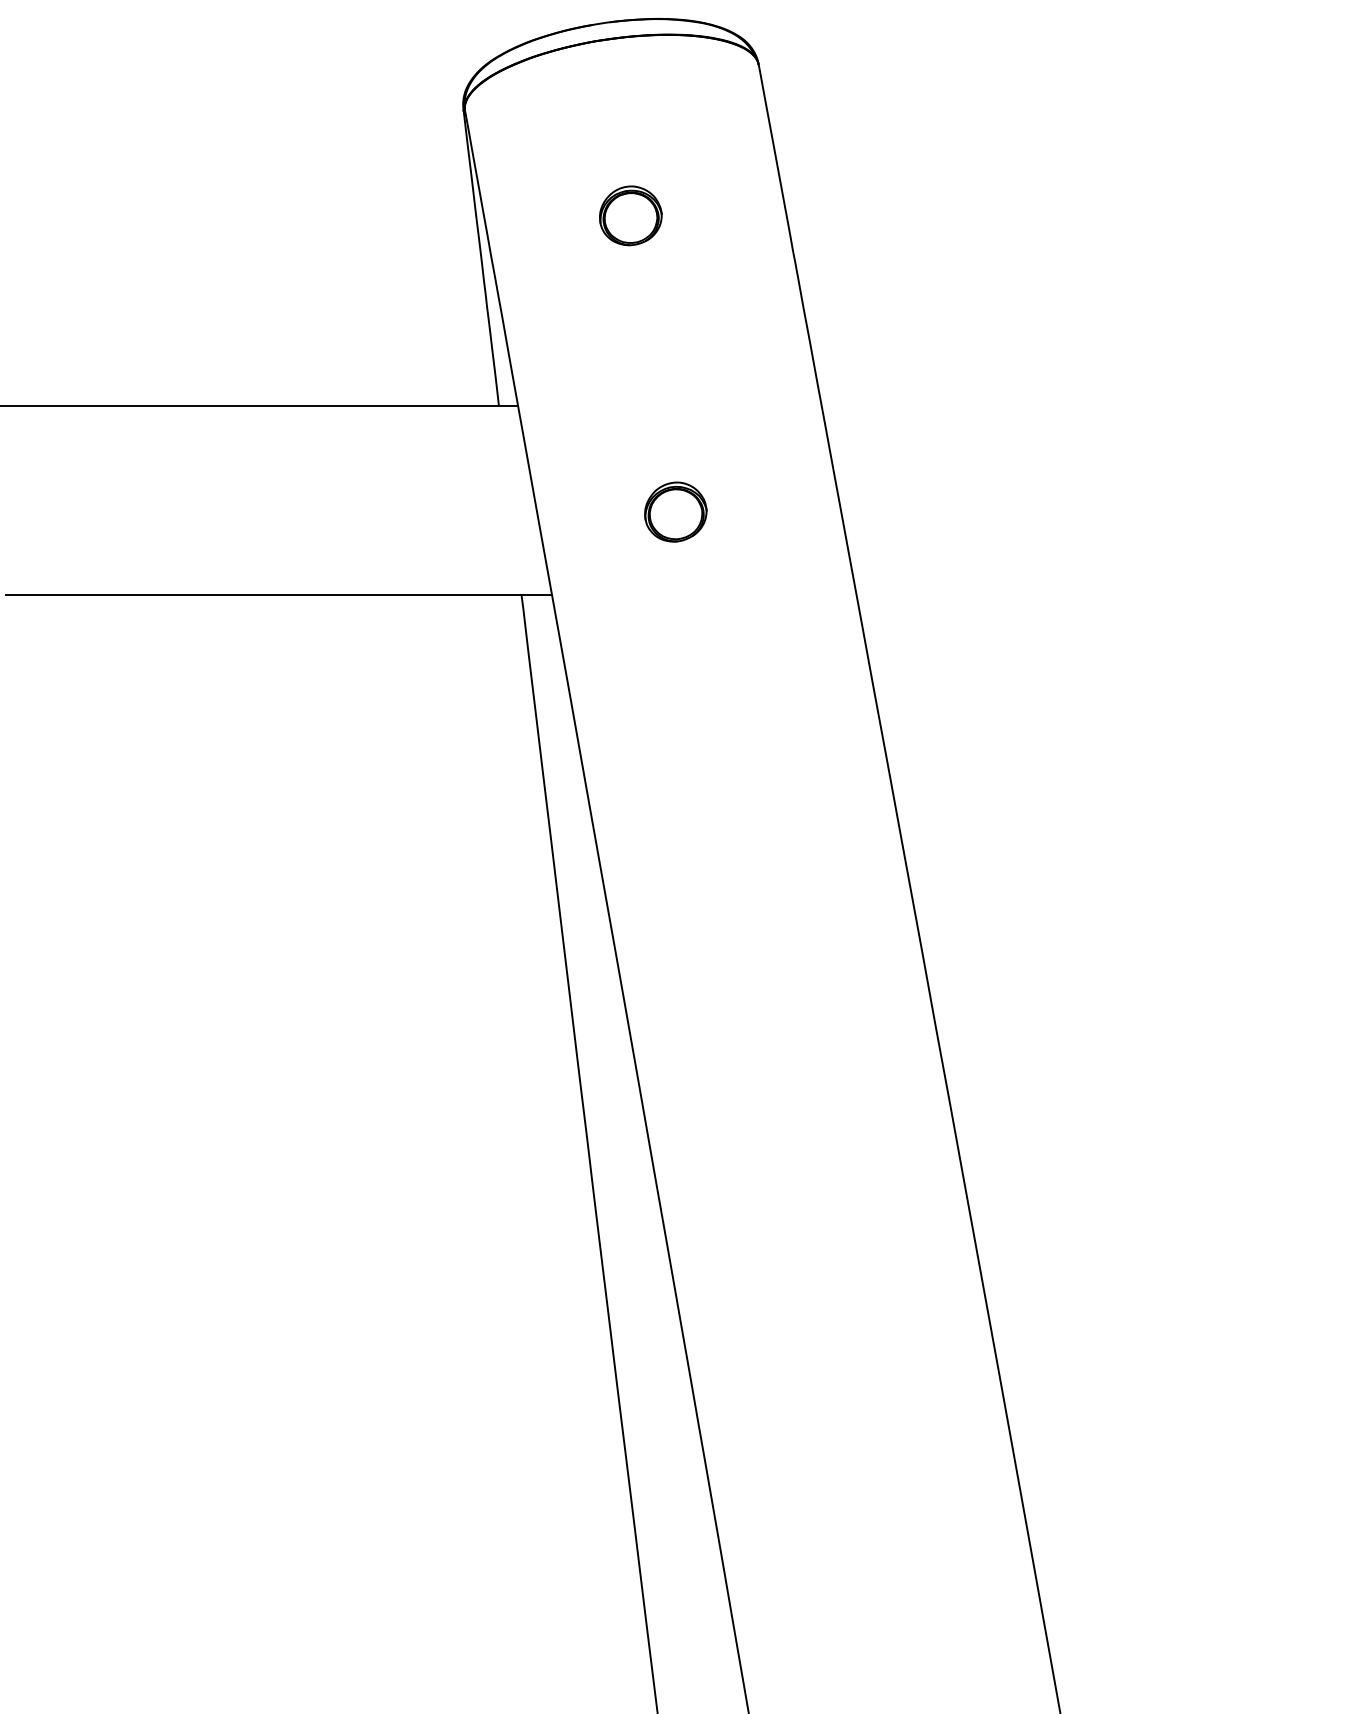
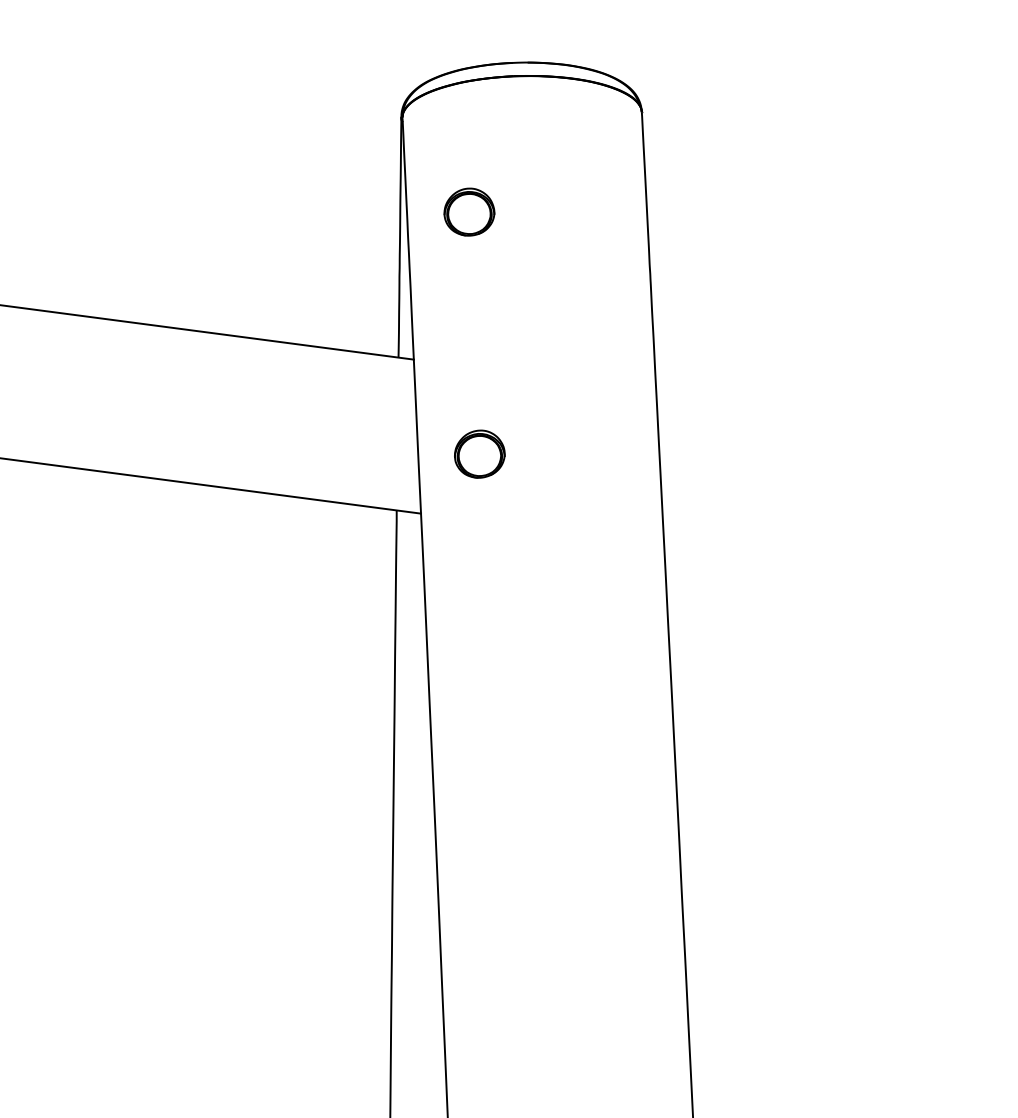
part: (630, 215) -> (469, 211), moved
part: (675, 511) -> (479, 453), moved

